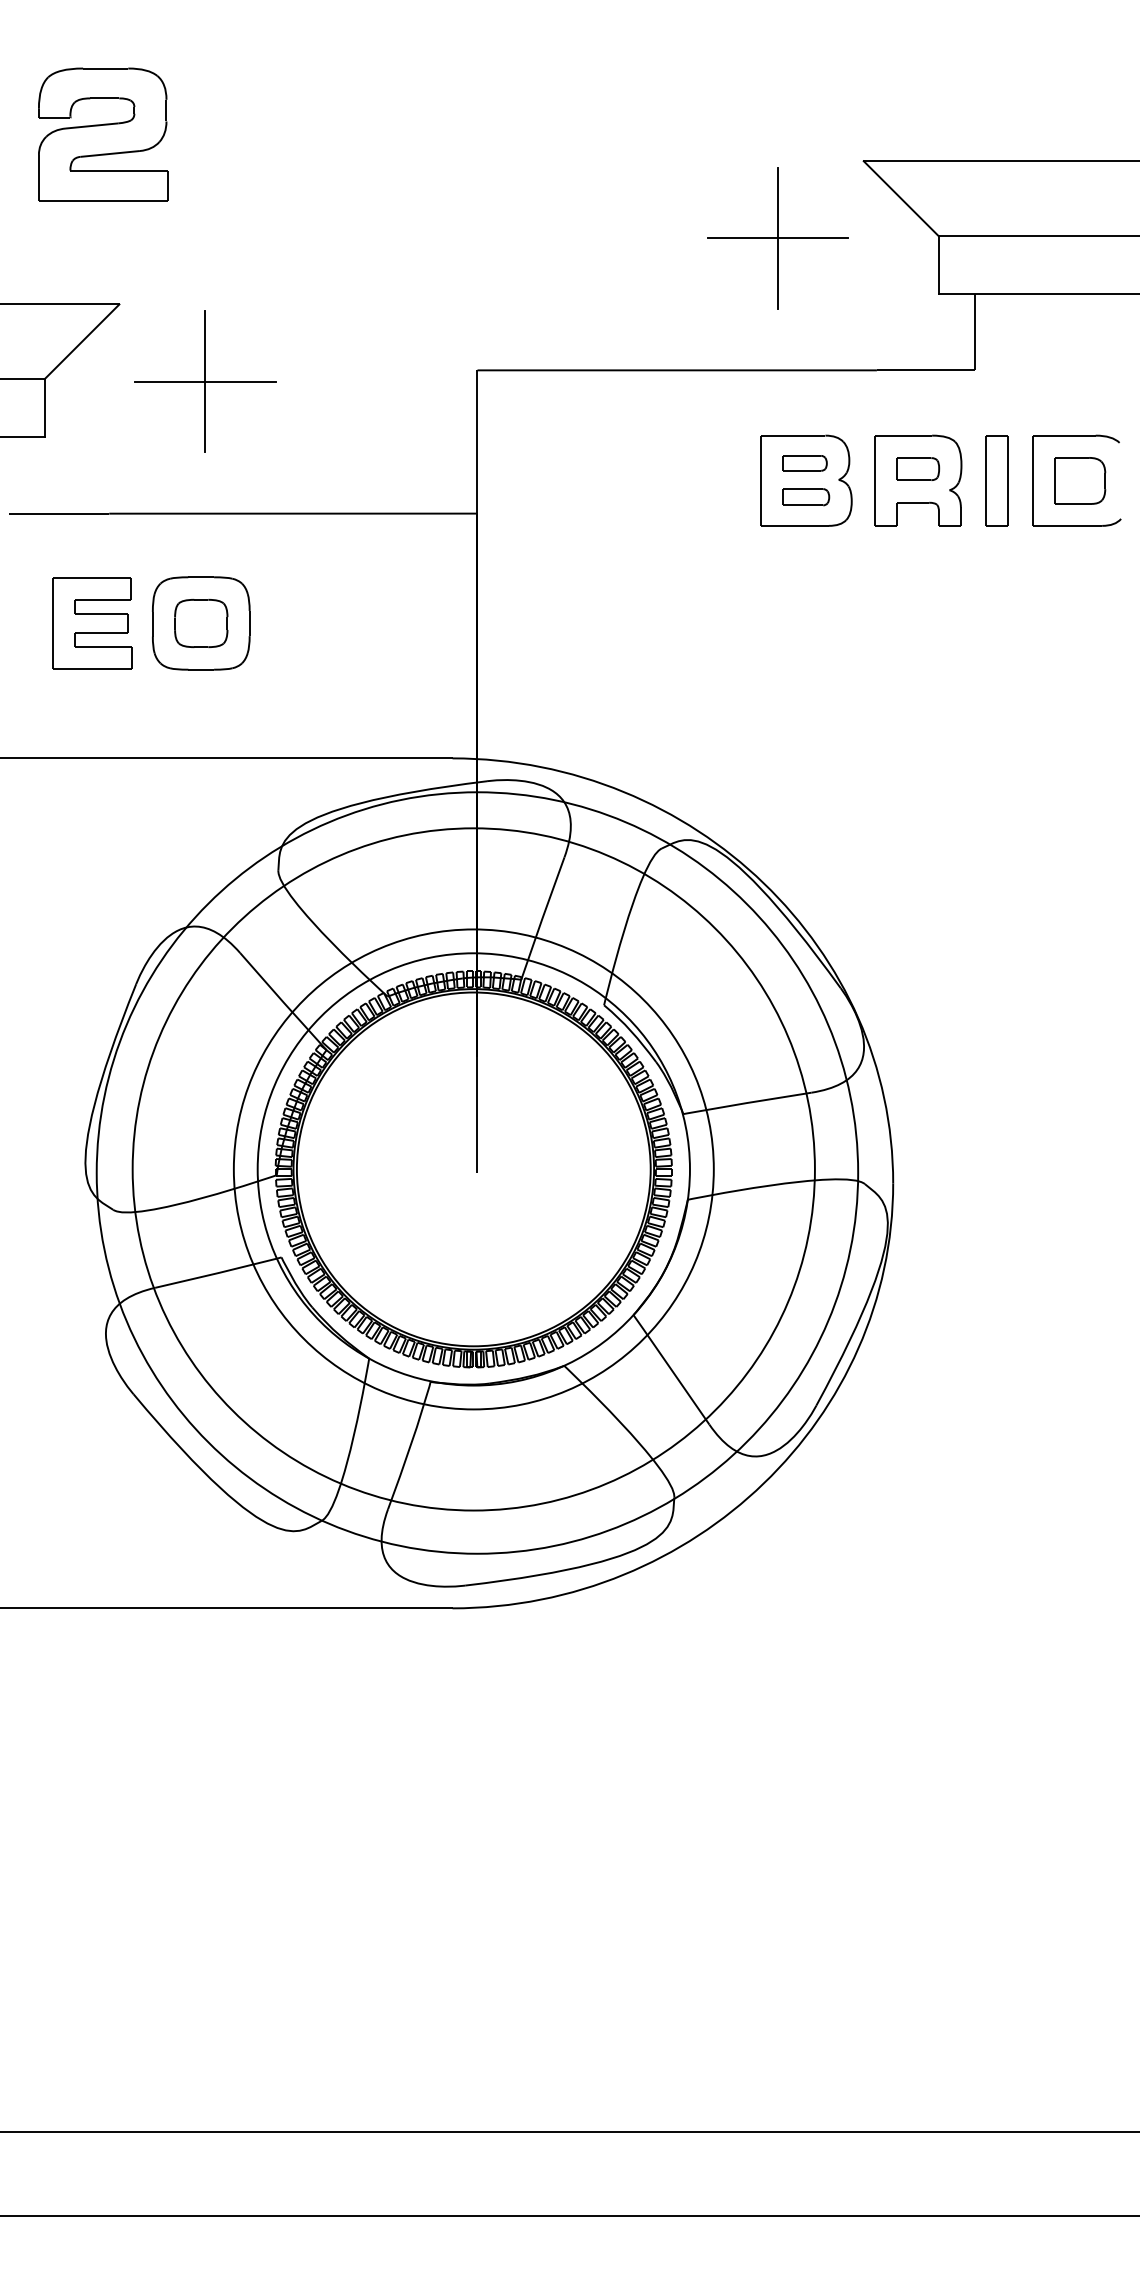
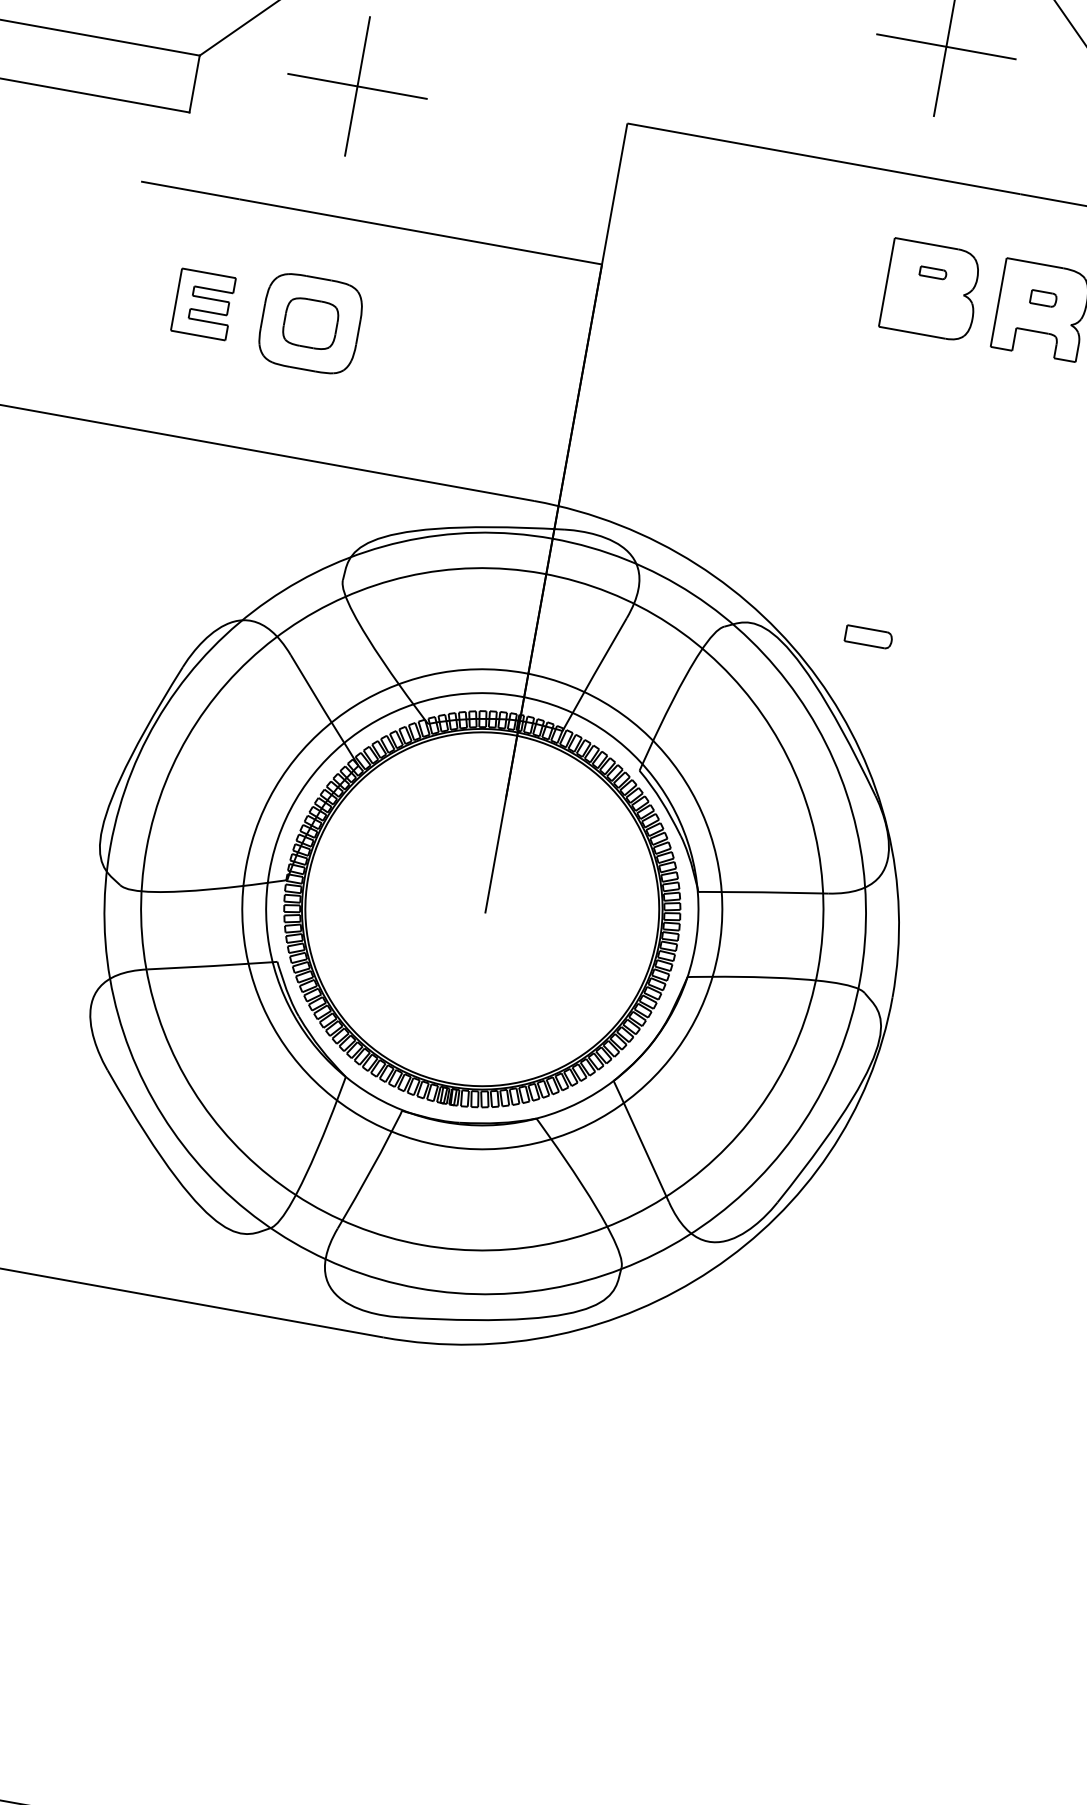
part: (804, 463) -> (932, 273), size x0.6
part: (918, 468) -> (1044, 298), size x0.6
part: (806, 497) -> (869, 637), moved
part: (92, 623) -> (203, 304), size x0.7

